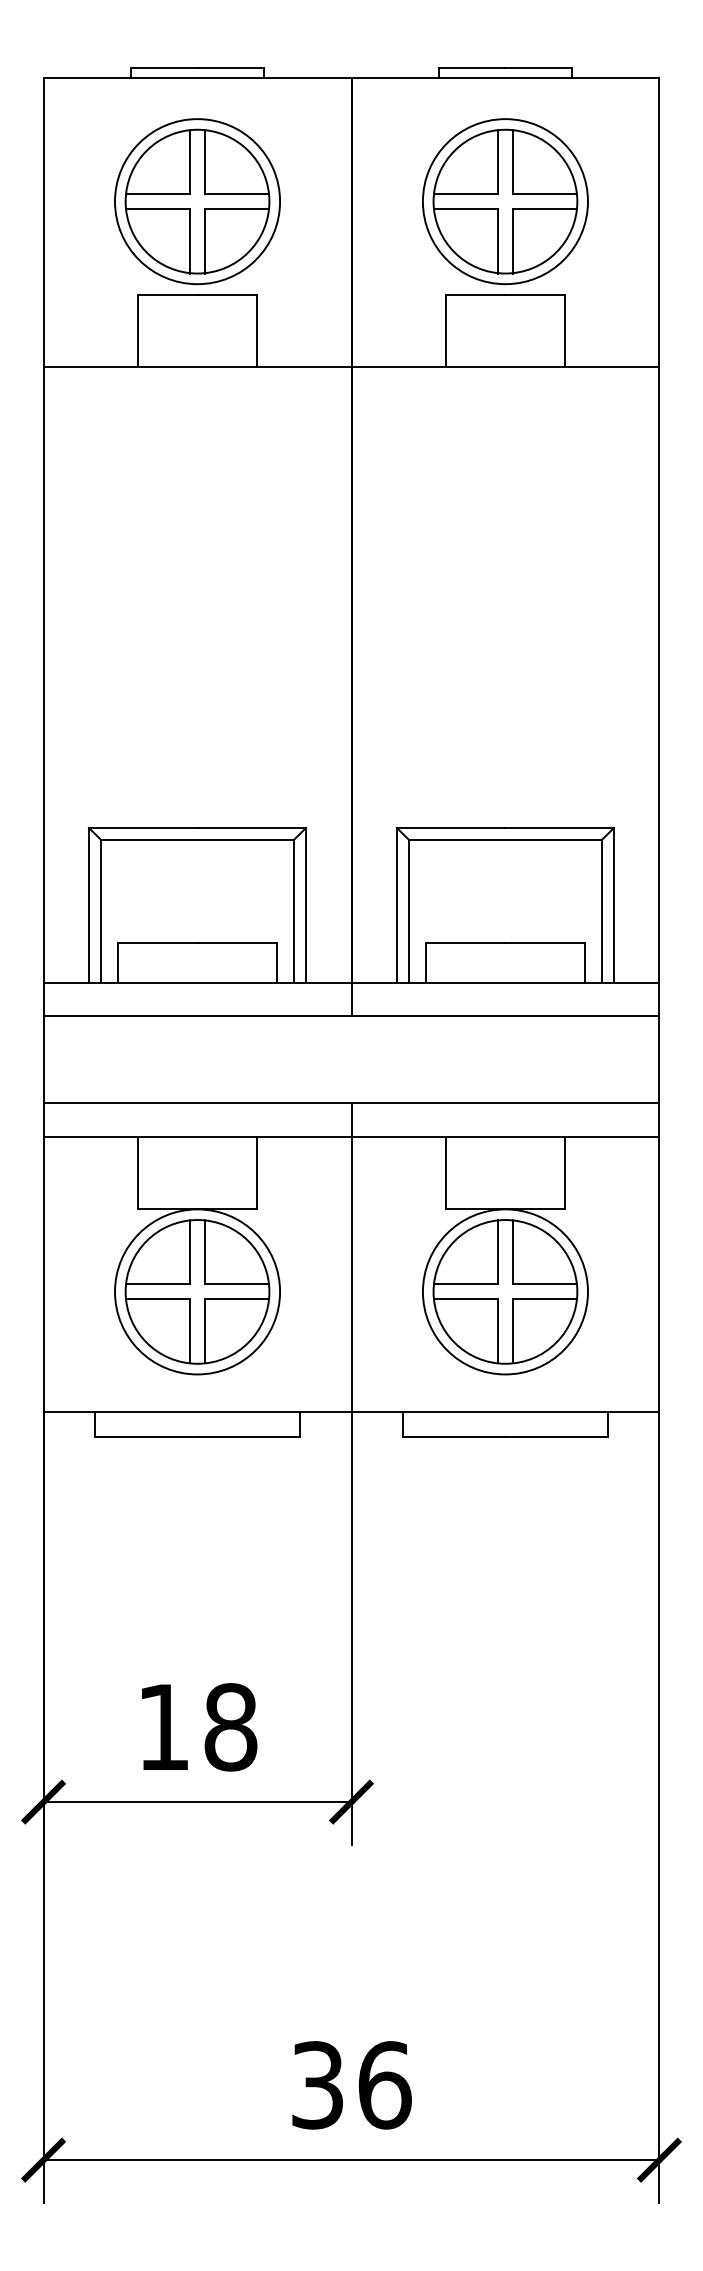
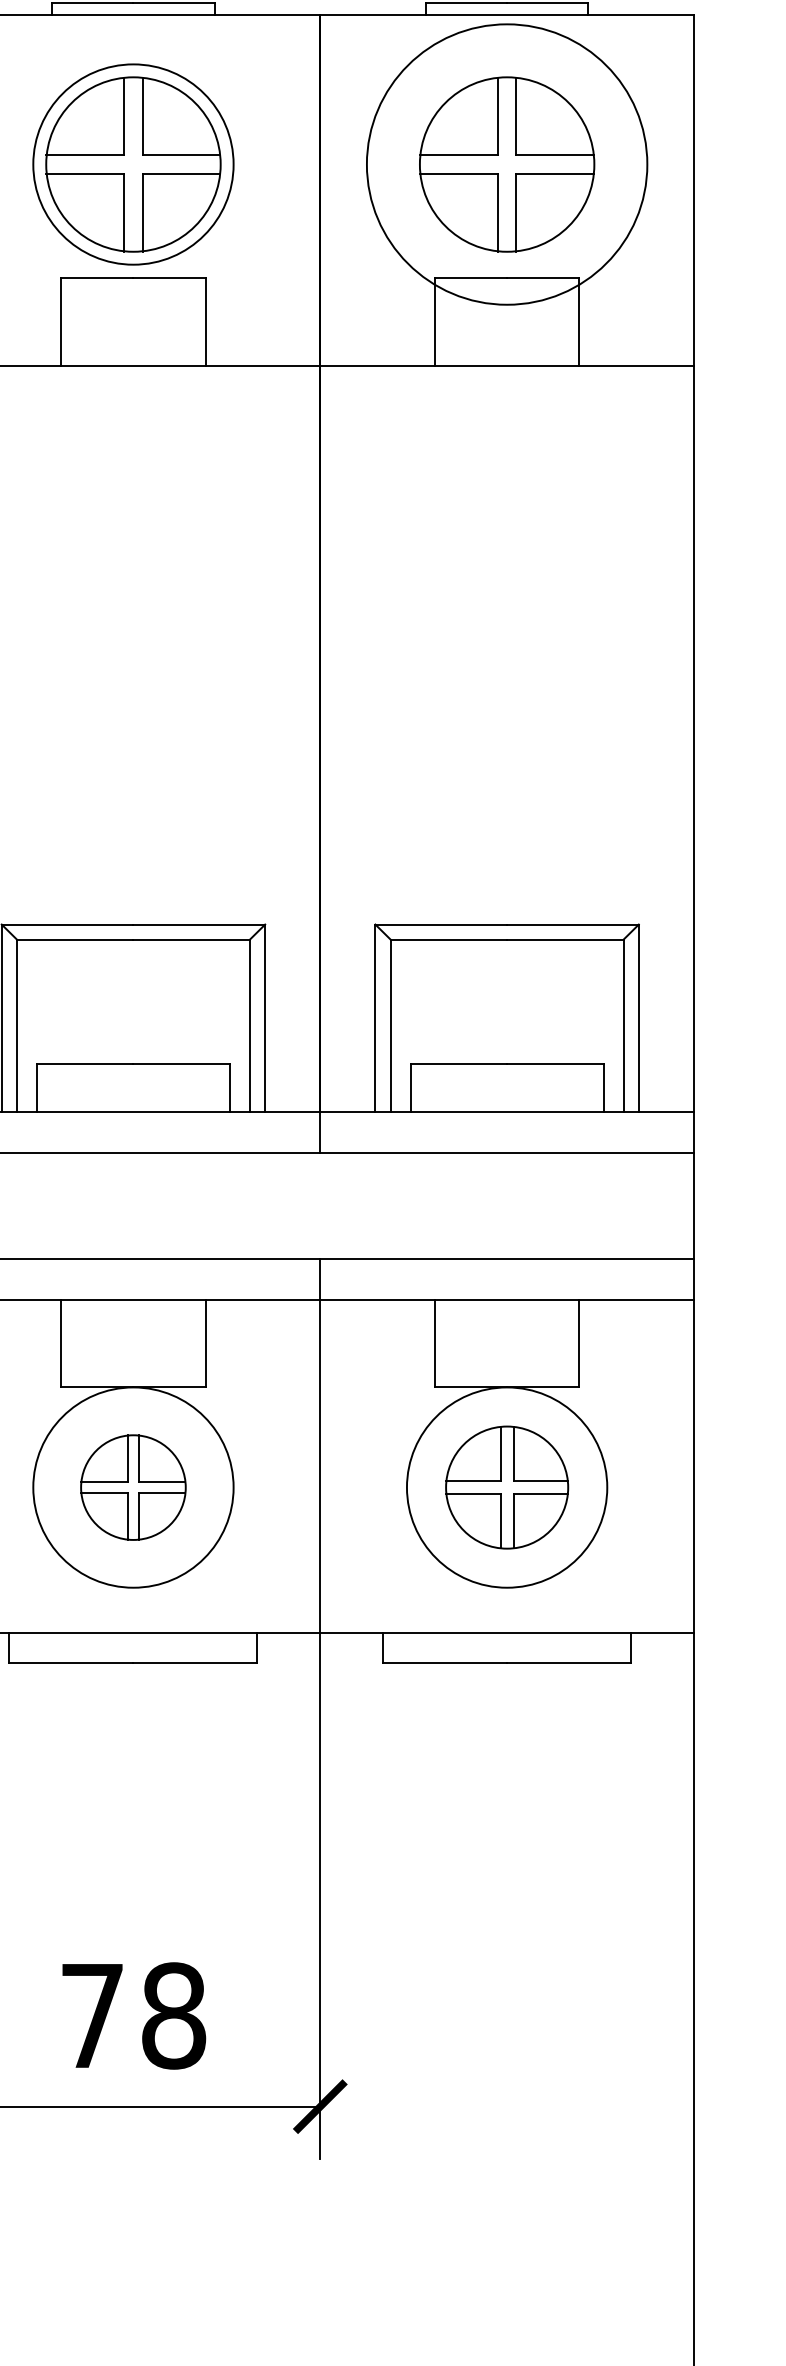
circle: (504, 201) -> (505, 164), size x1.4
part: (197, 1291) -> (133, 1487), size x0.6
part: (505, 1291) -> (507, 1487), size x0.7
text: (163, 1726) -> (92, 2014), 18 -> 78

